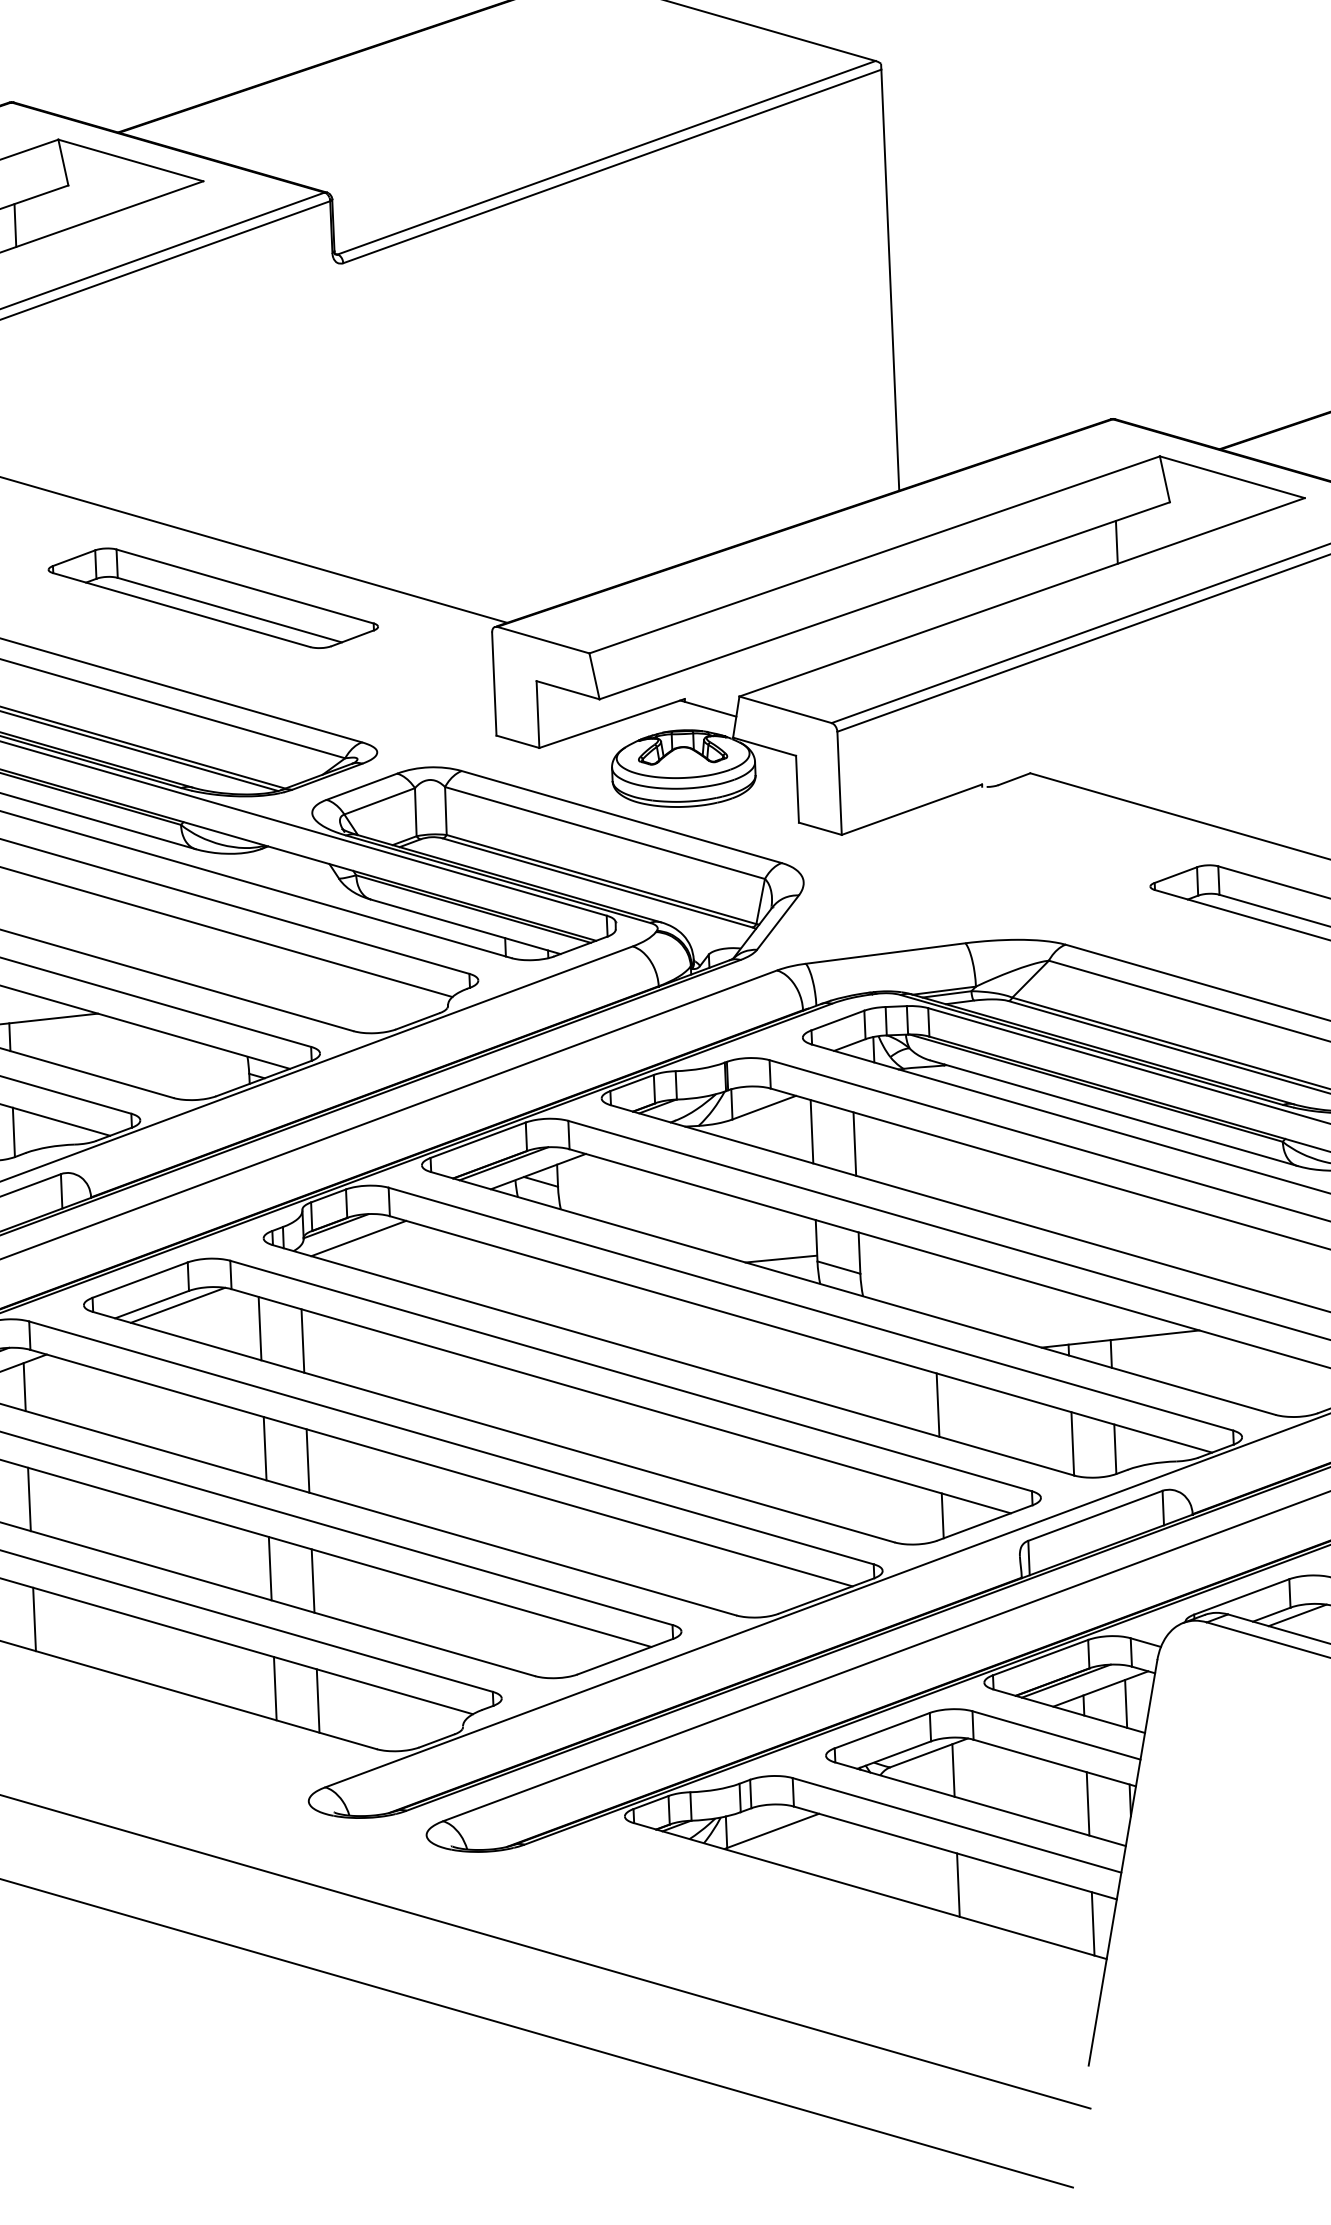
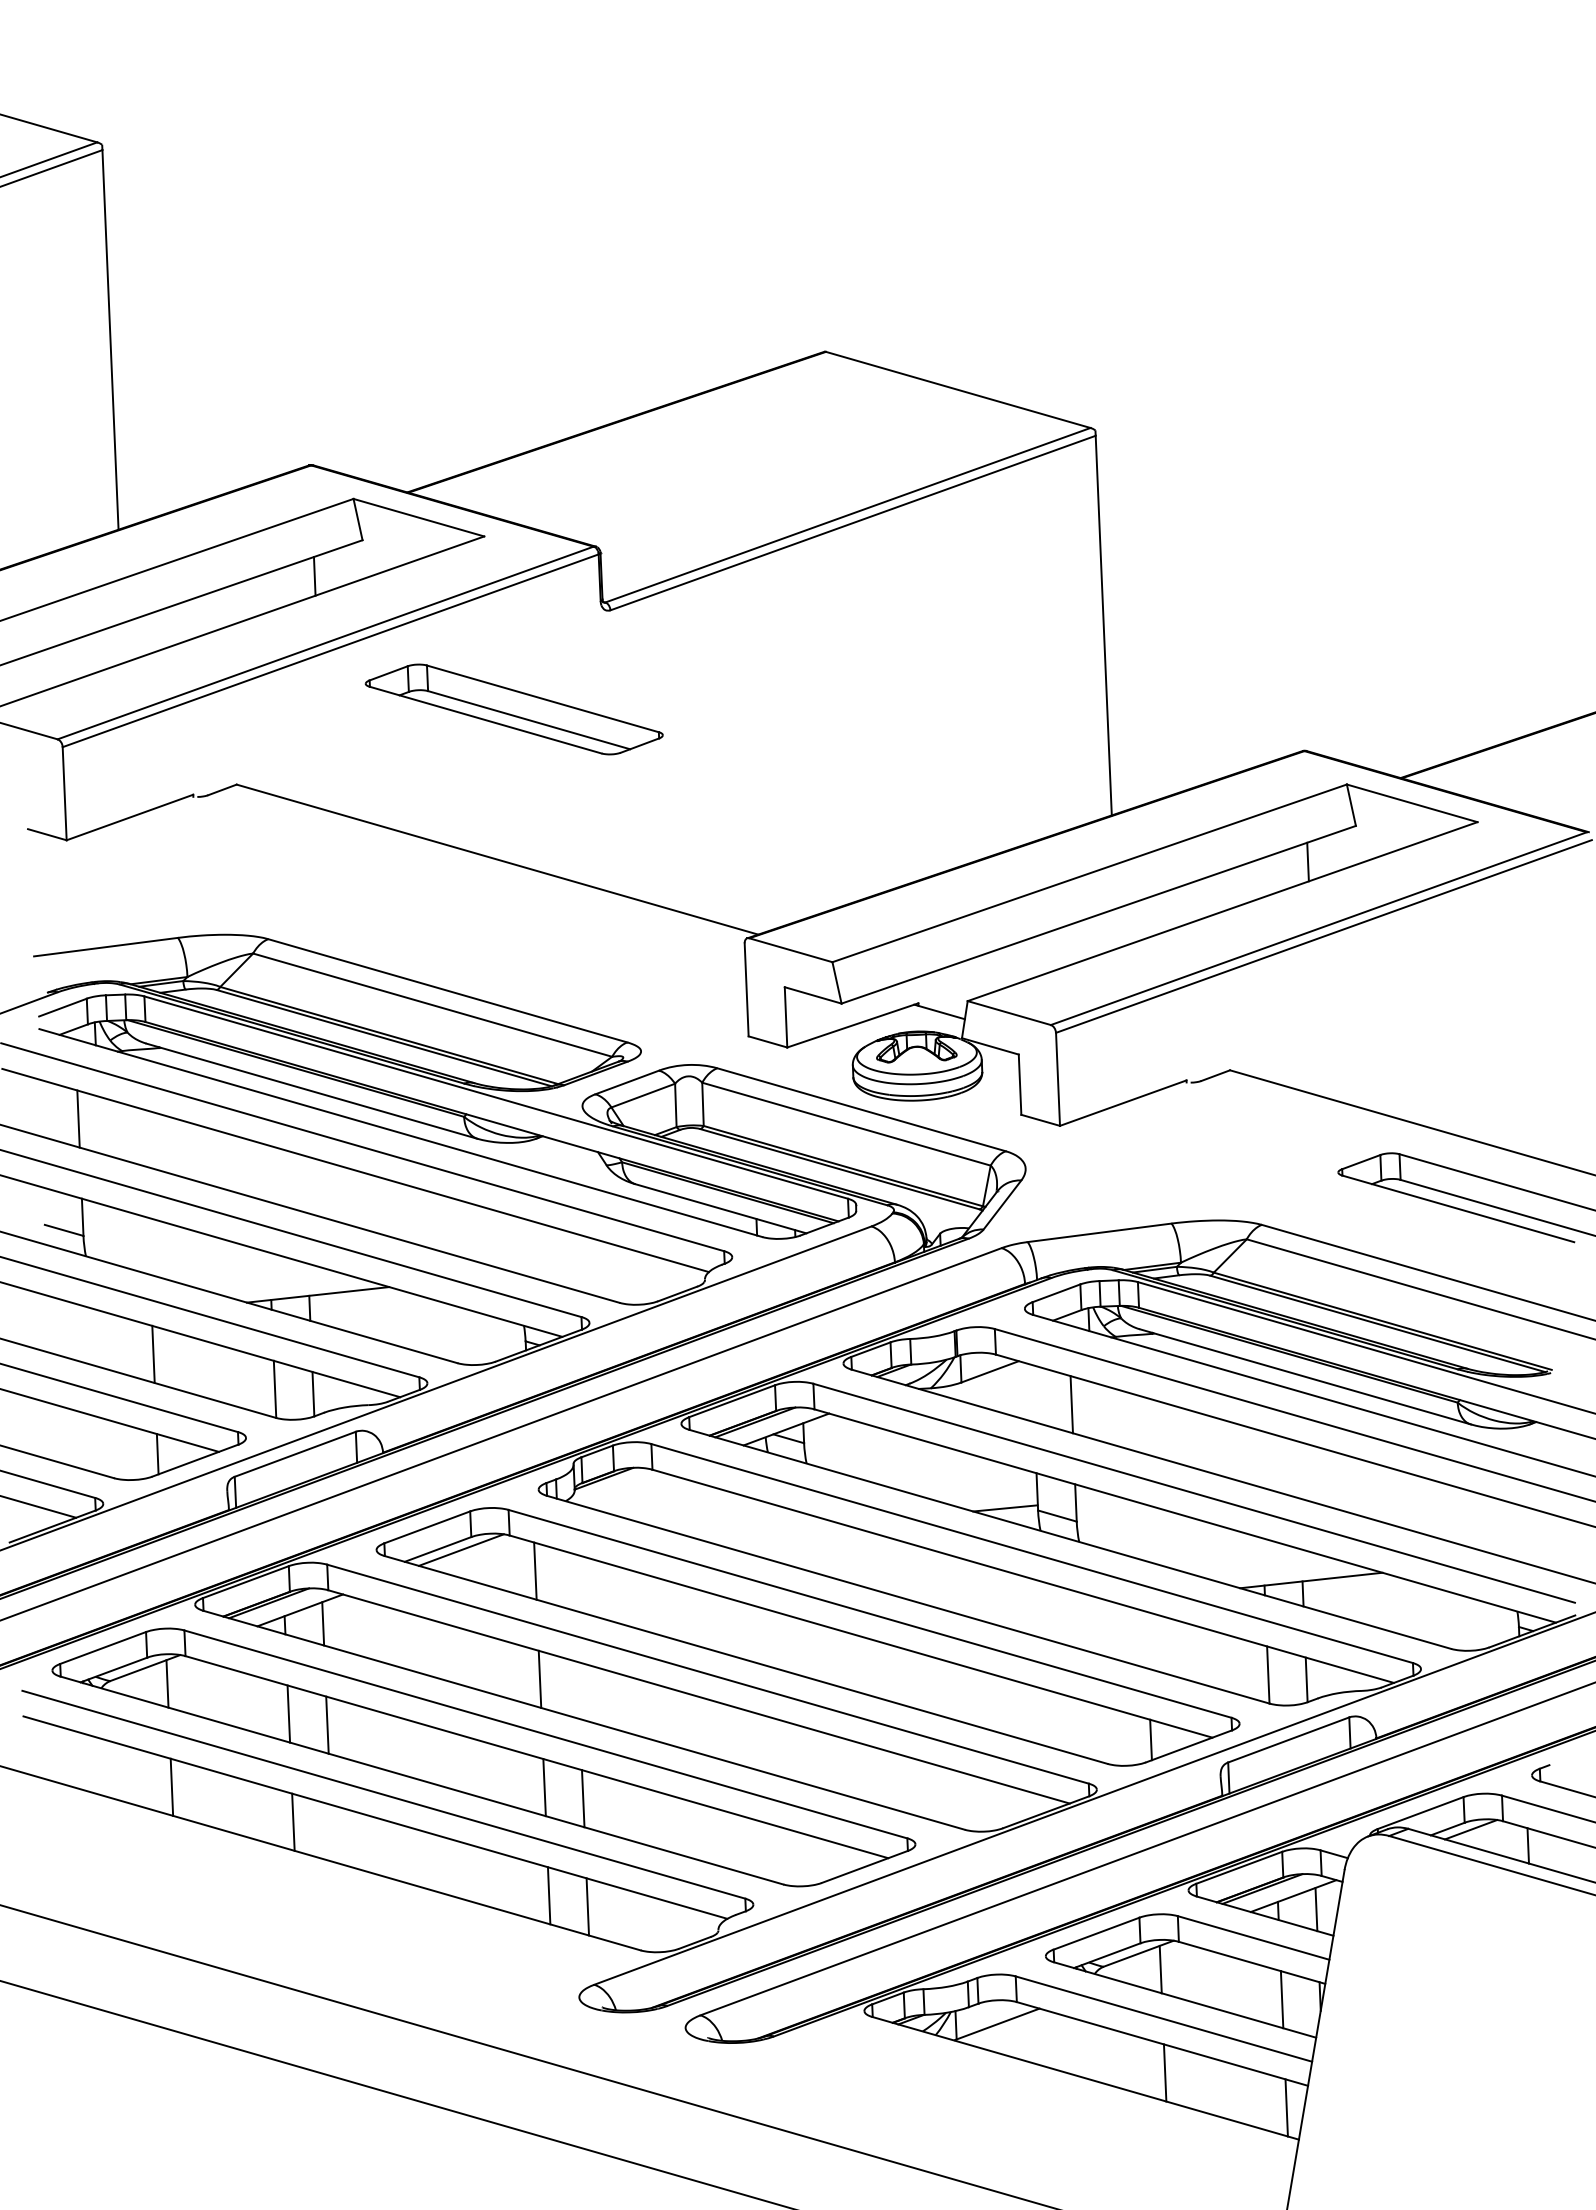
part: (212, 598) -> (513, 709), moved
line: (811, 1131) -> (1032, 1393), removed
line: (358, 1238) -> (624, 1489), removed
line: (302, 1340) -> (573, 1581), removed
line: (937, 1404) -> (1146, 1639), removed
line: (307, 1461) -> (578, 1690), removed
line: (33, 1618) -> (331, 1832), removed

